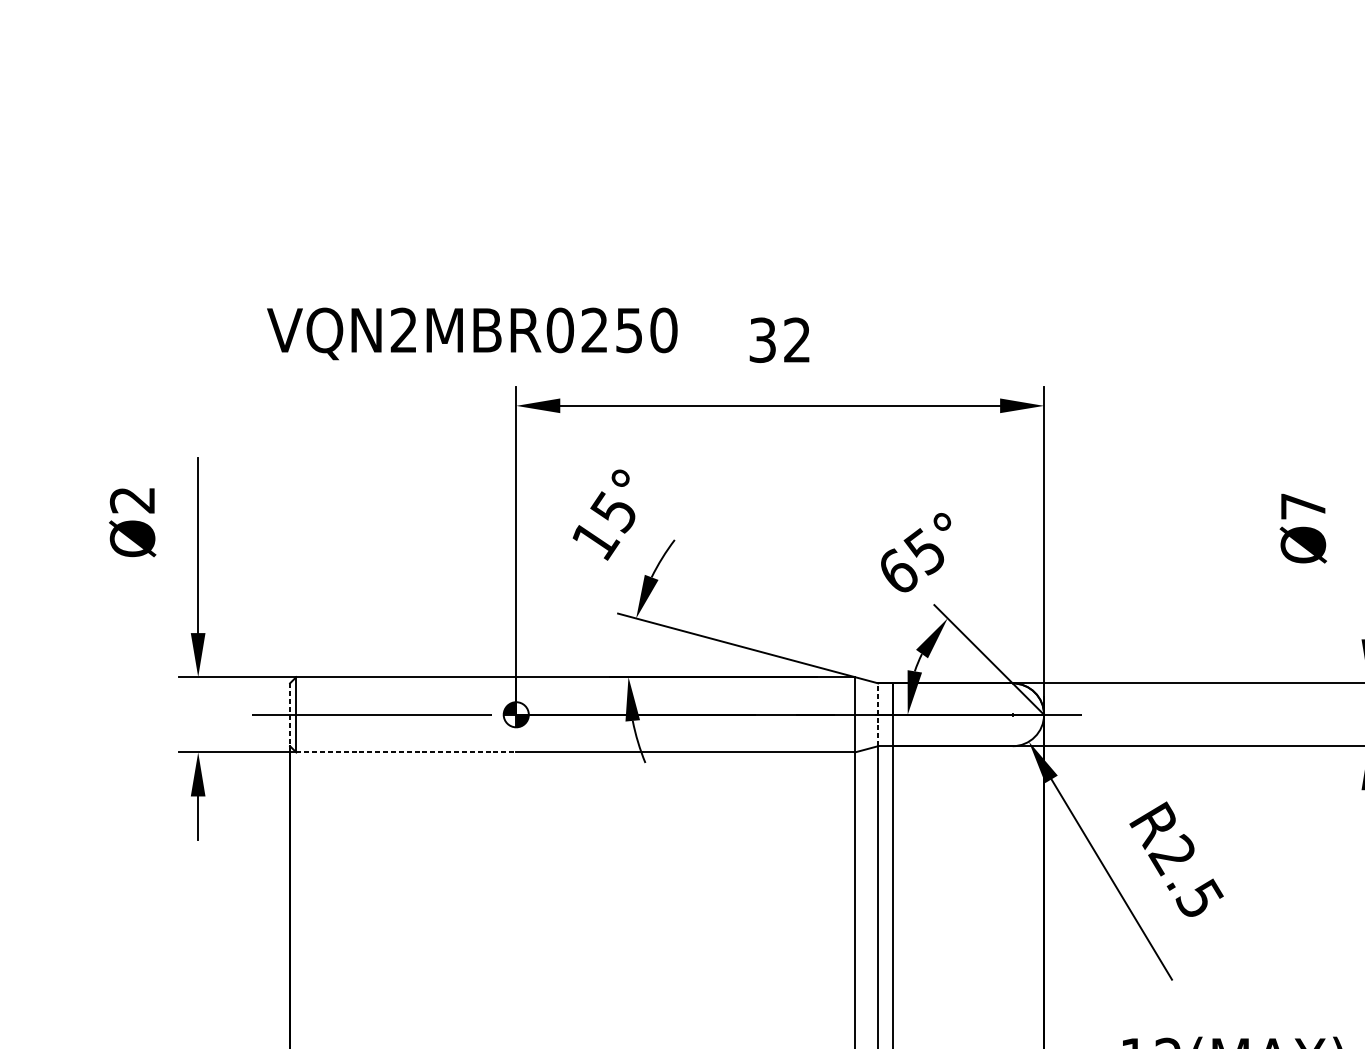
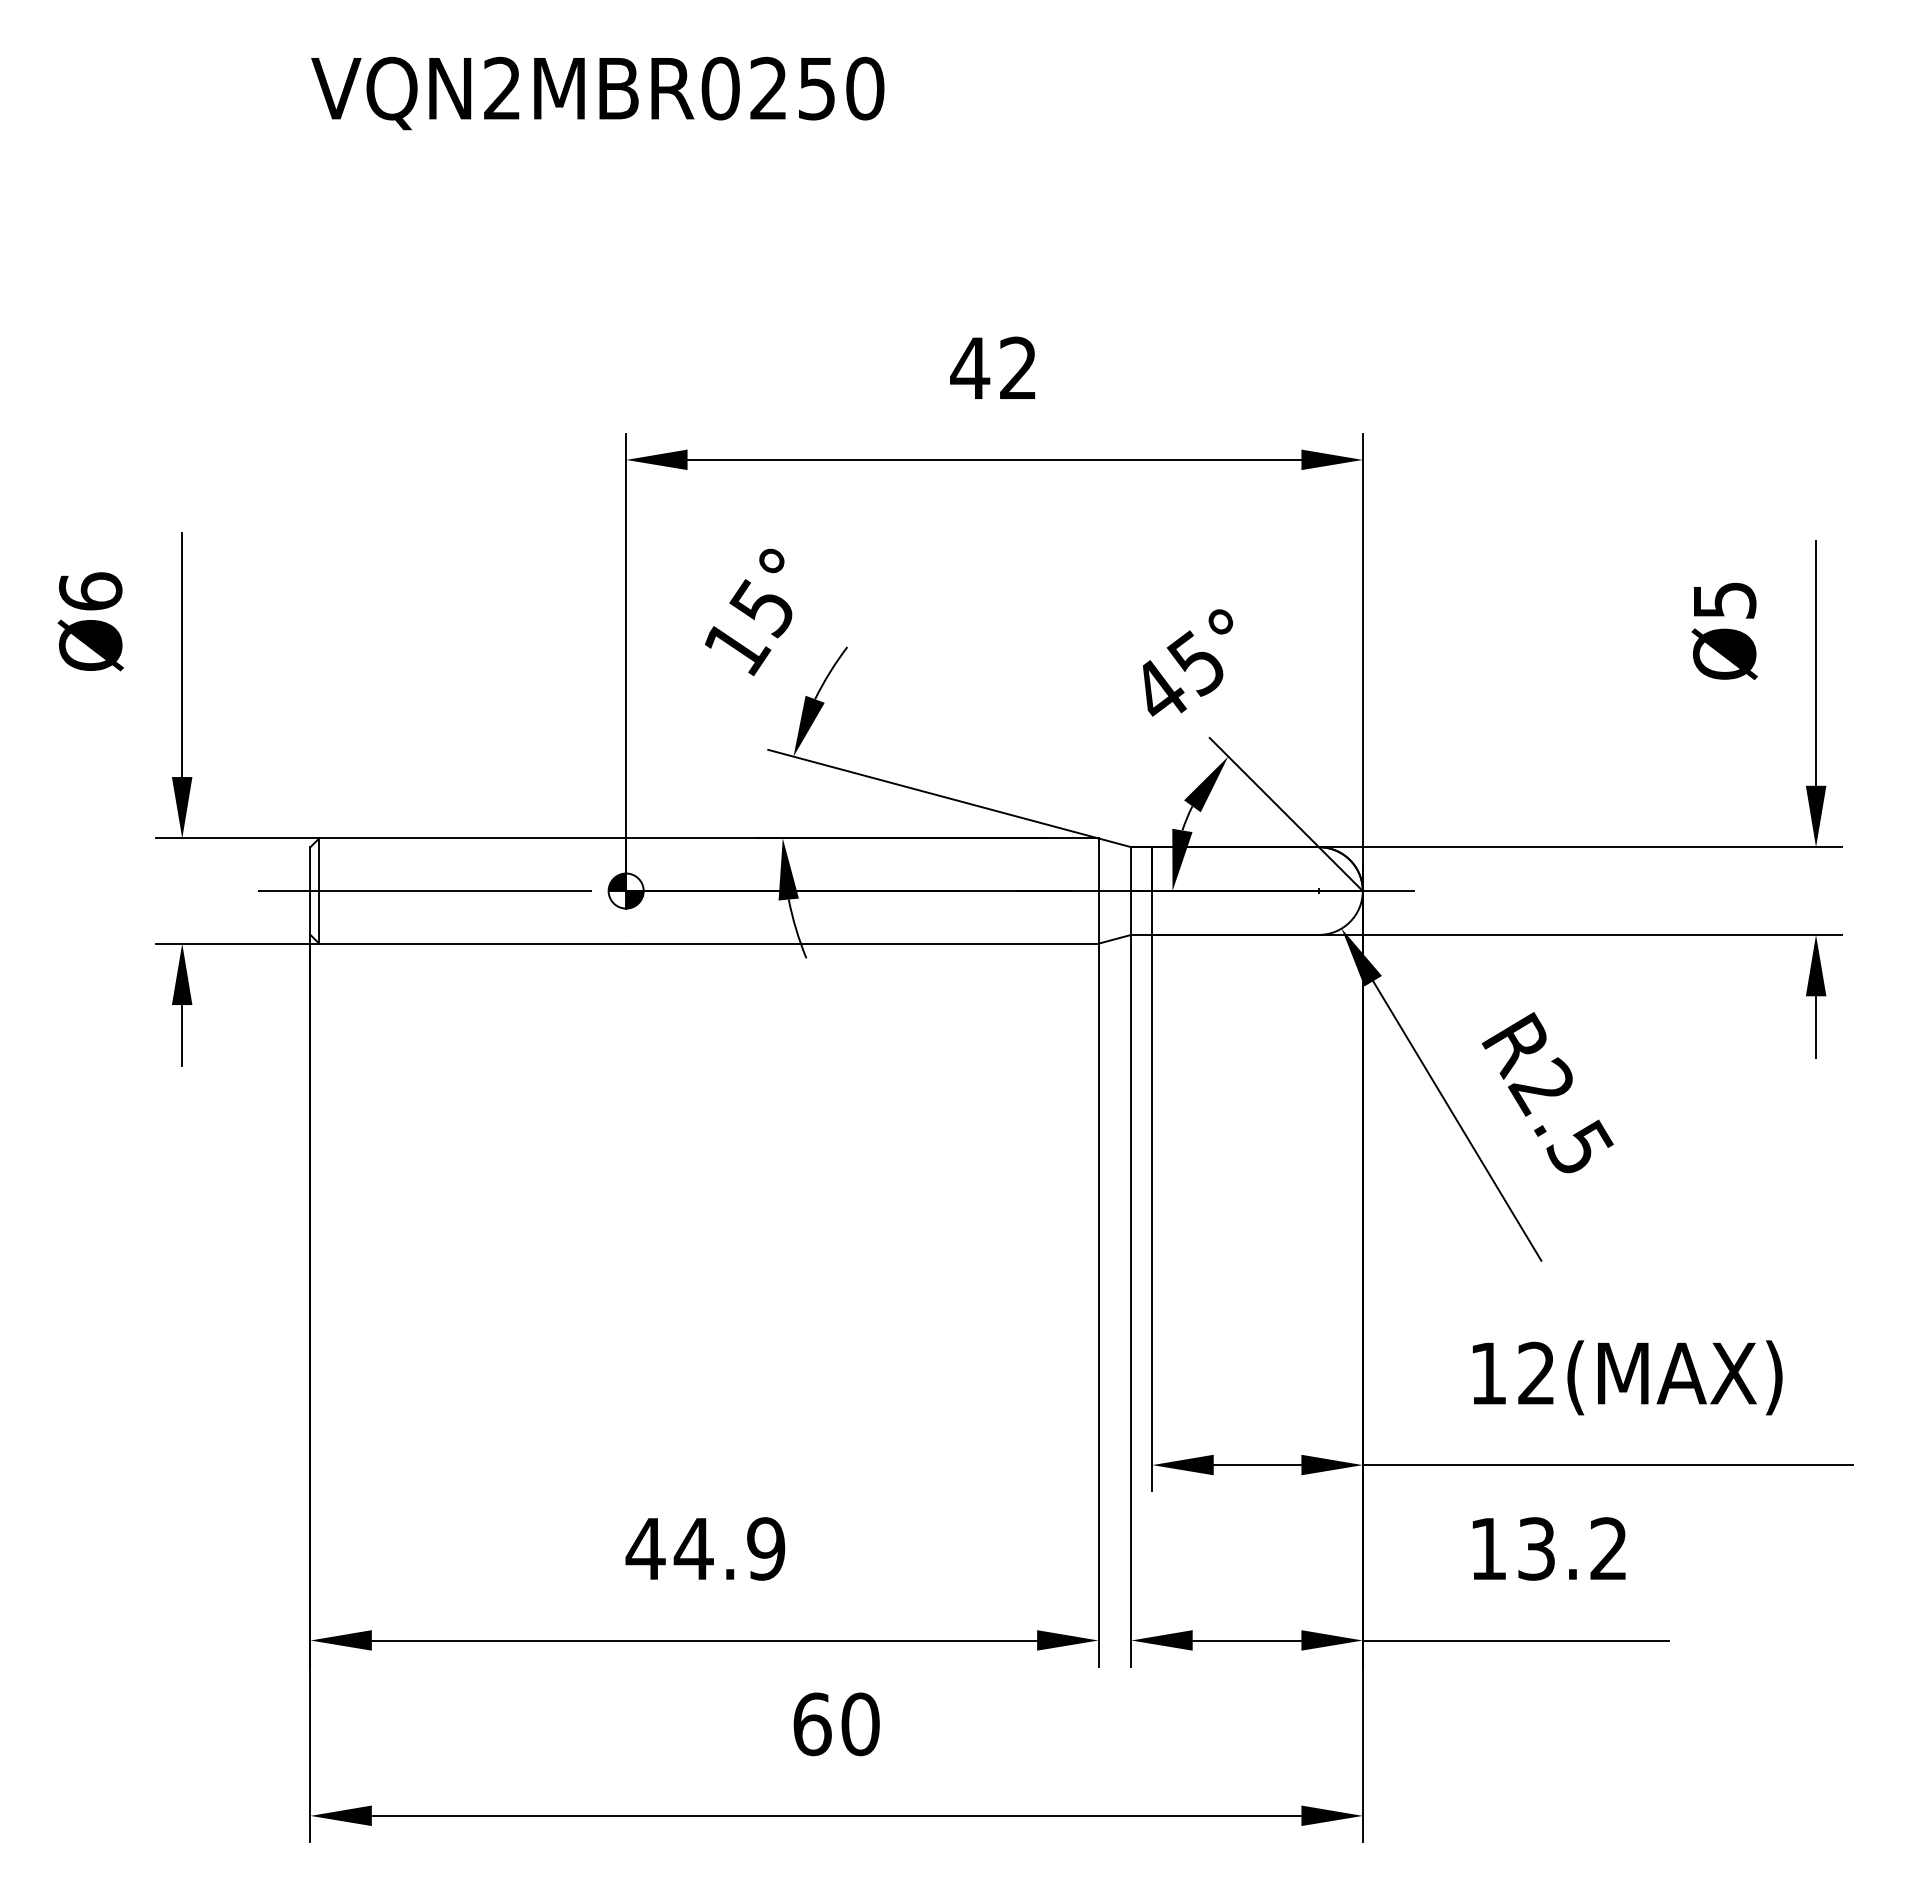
text: (472, 333) -> (597, 93), moved
text: (762, 340) -> (970, 368), 32 -> 42
text: (132, 500) -> (90, 591), Ø2 -> Ø6
text: (1303, 506) -> (1725, 600), Ø7 -> Ø5
text: (899, 570) -> (1160, 689), 65° -> 45°
line: (290, 715) -> (310, 891), dashed -> solid
line: (878, 715) -> (1131, 891), dashed -> solid
line: (406, 752) -> (473, 943), dashed -> solid

